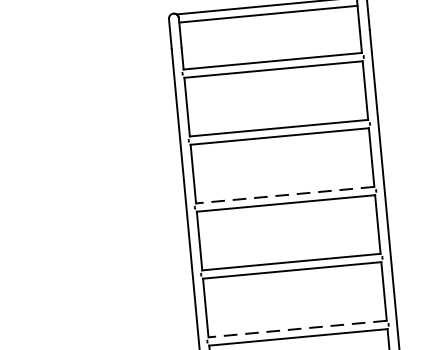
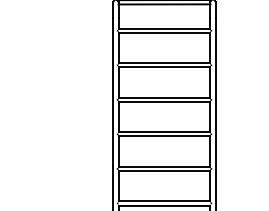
line: (285, 194) -> (164, 97), dashed -> solid
line: (297, 328) -> (164, 166), dashed -> solid

